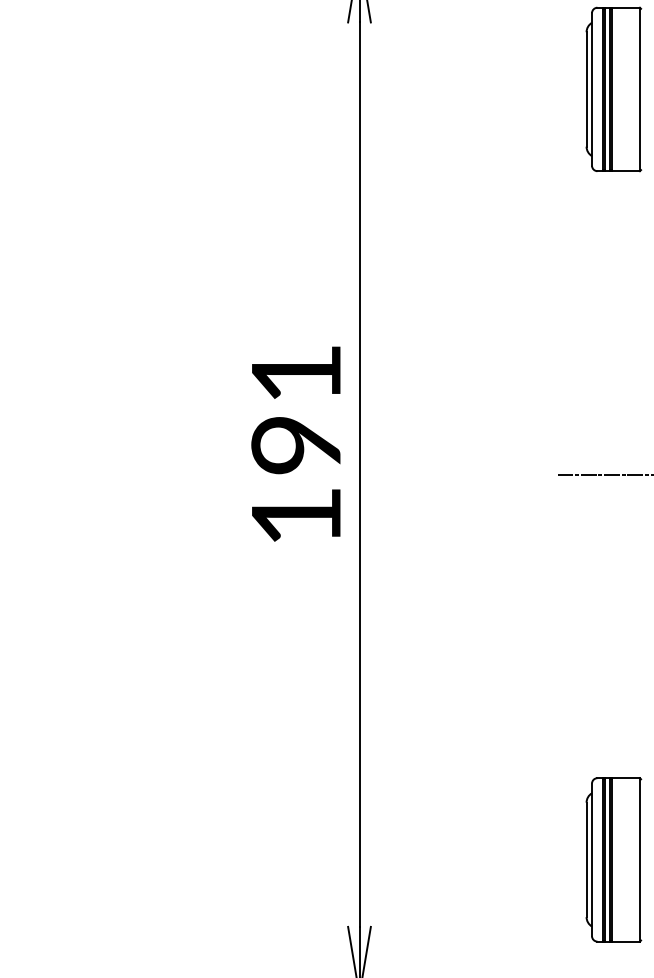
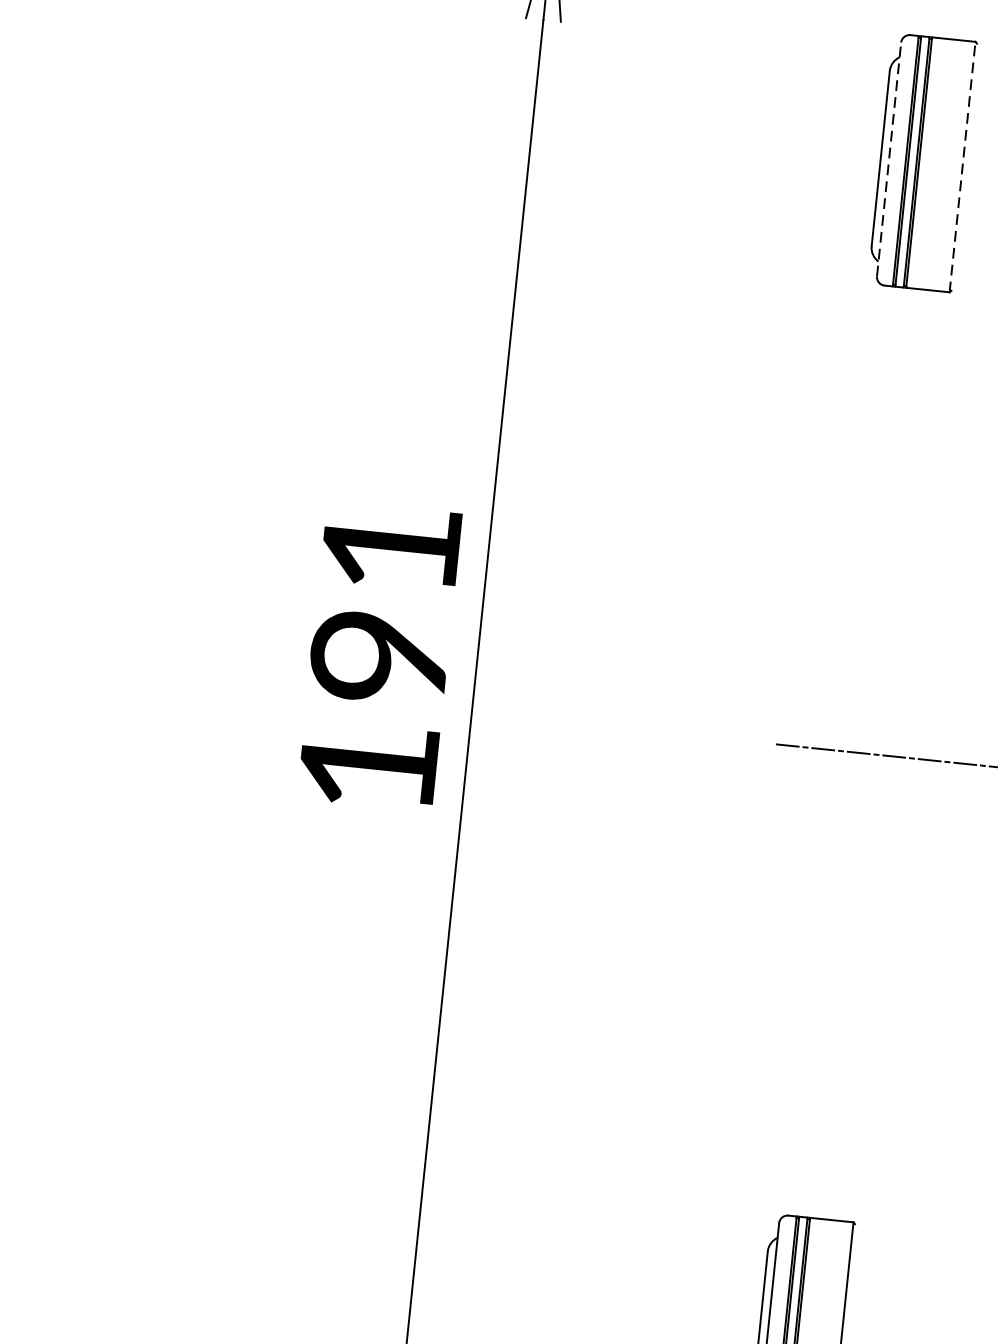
line: (592, 88) -> (889, 158), solid -> dashed
line: (639, 89) -> (961, 167), solid -> dashed

